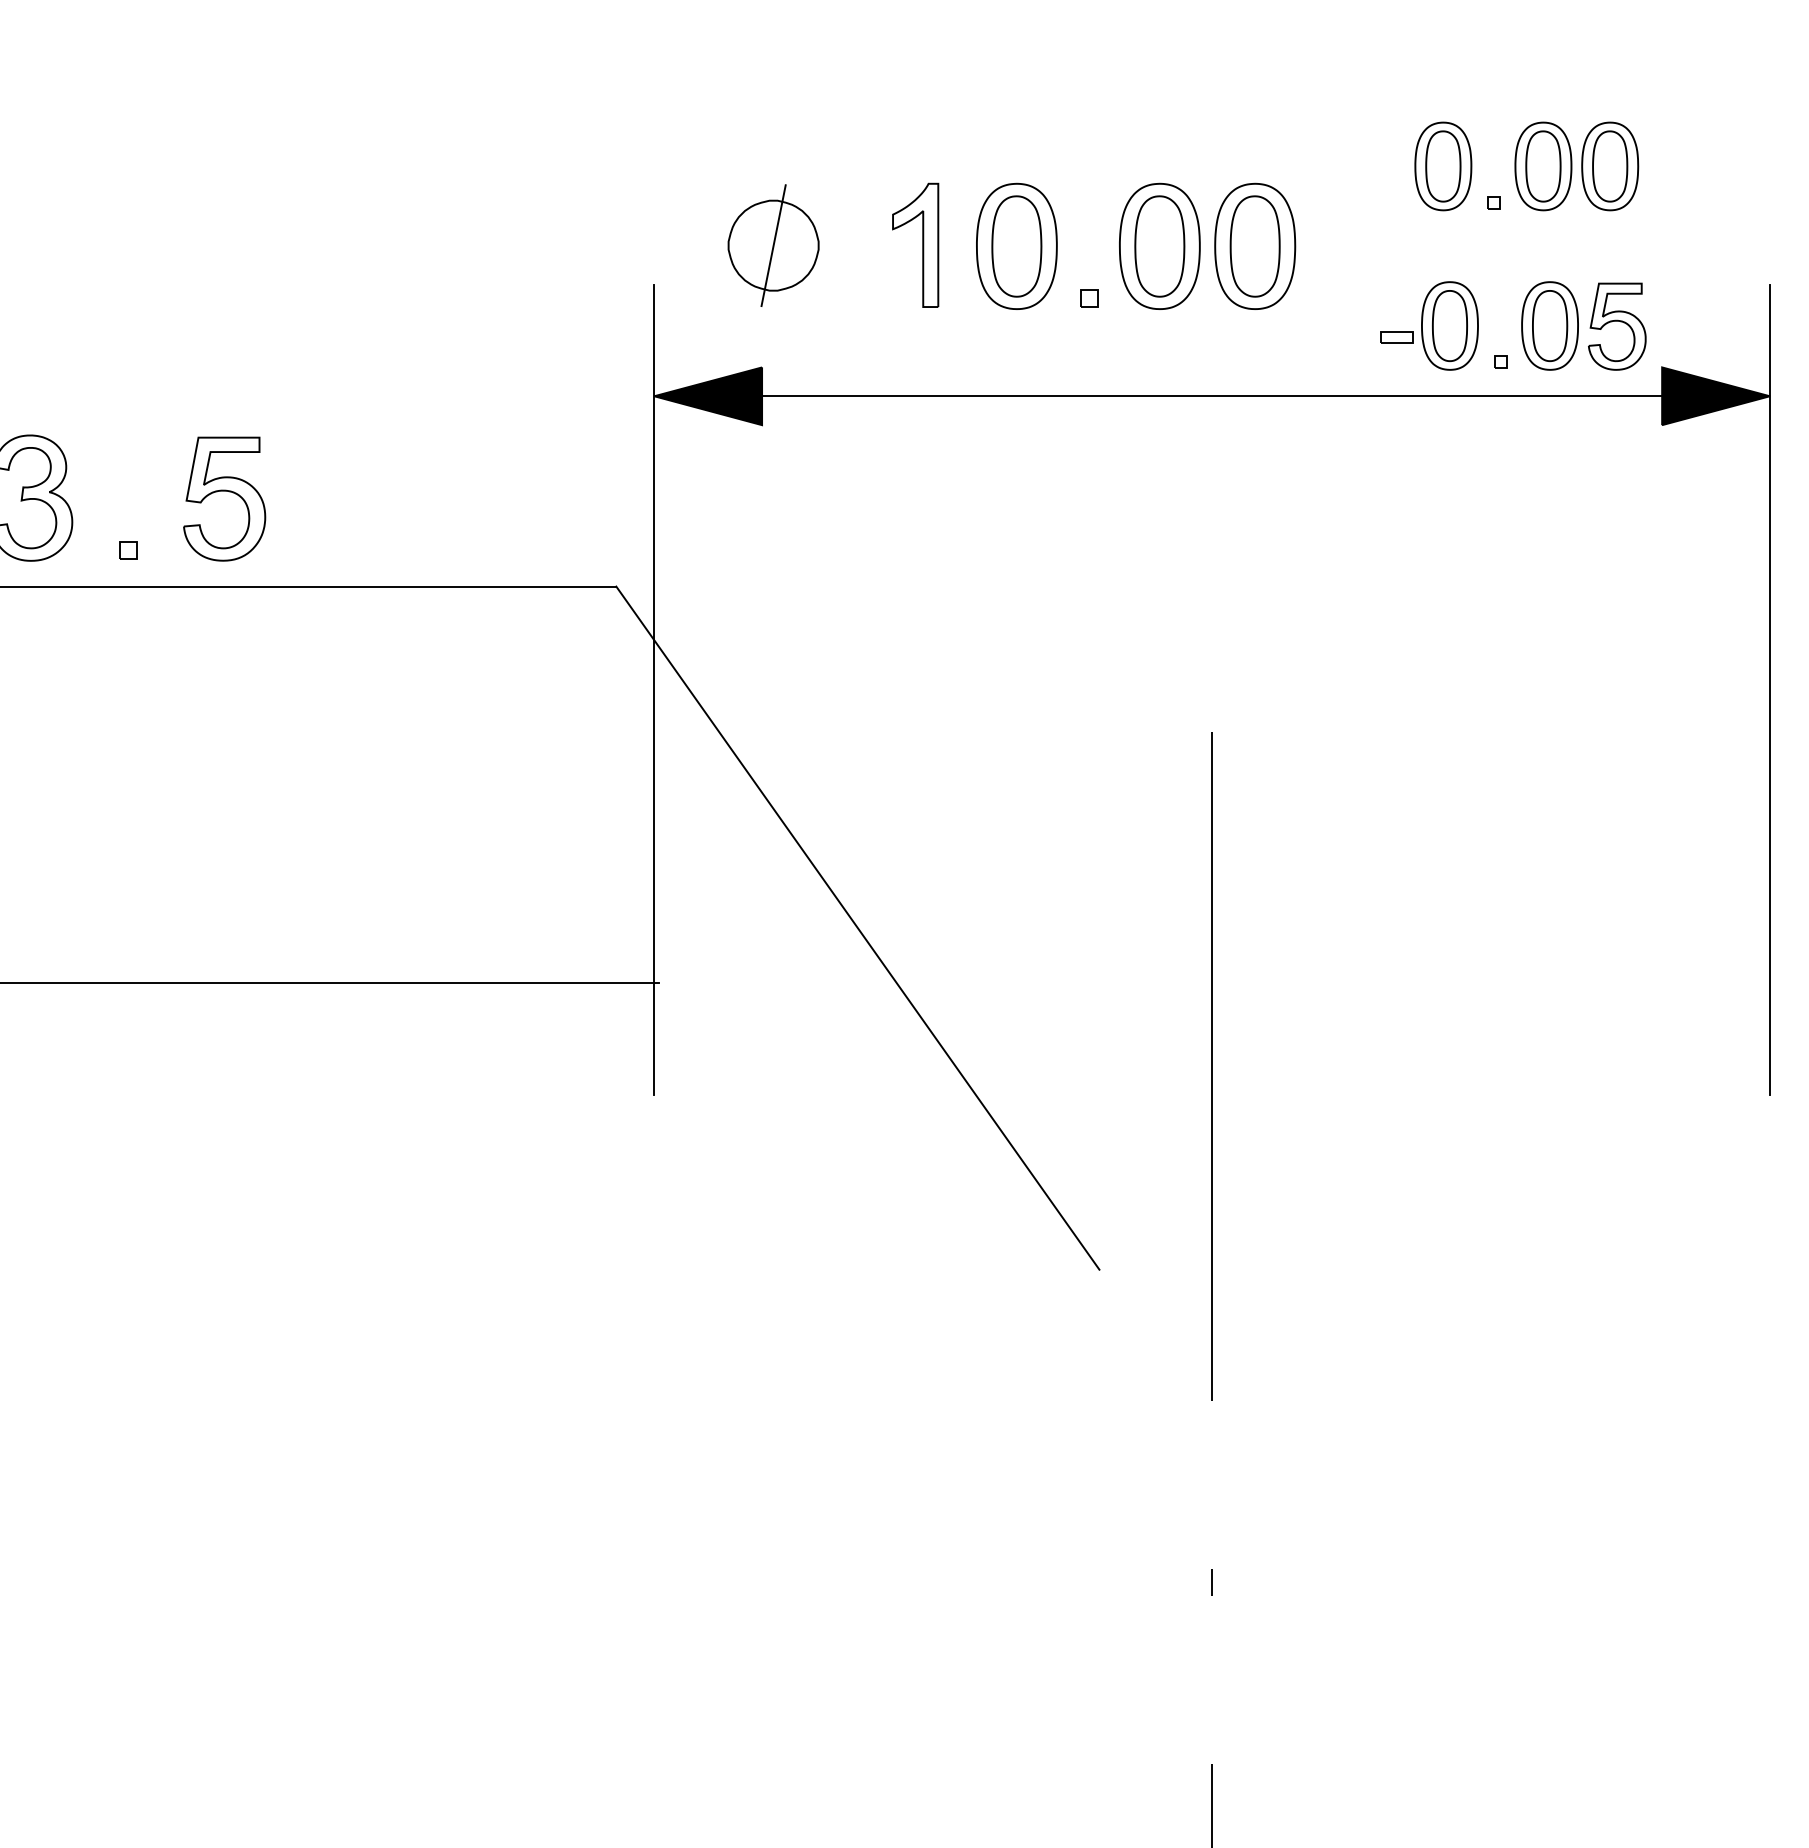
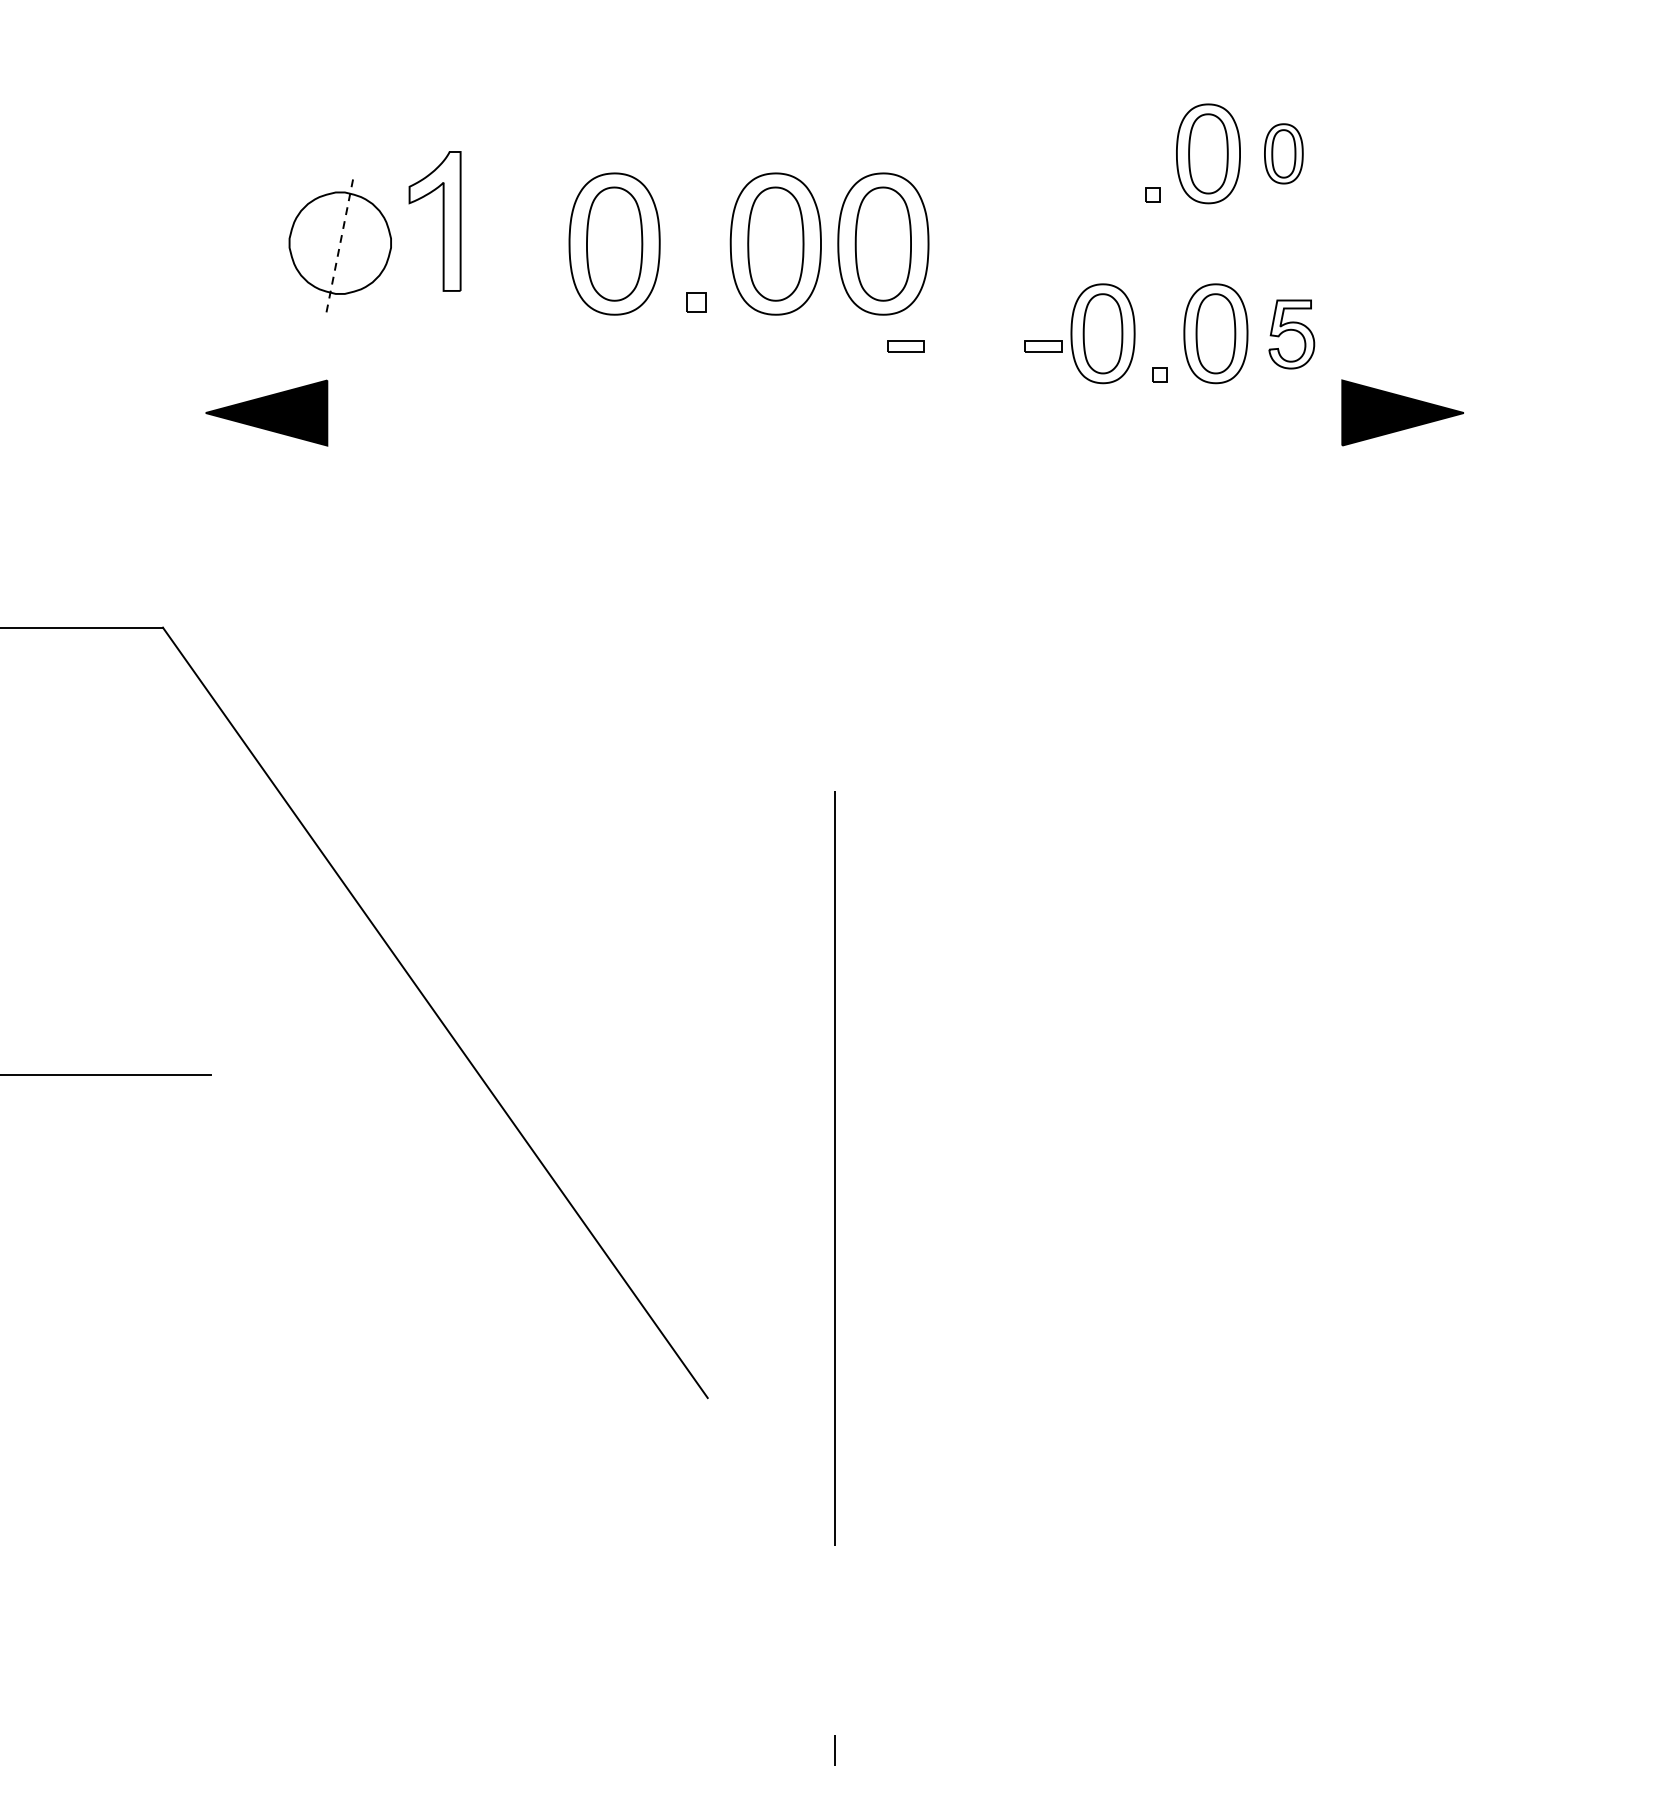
part: (1443, 166) -> (1095, 153), removed
part: (1610, 166) -> (1284, 153), size x0.6
part: (922, 244) -> (442, 220), moved
line: (773, 245) -> (340, 242), solid -> dashed
part: (1617, 326) -> (1291, 334), size x0.7
part: (1274, 337) -> (905, 346), added
line: (1212, 396) -> (835, 413), removed
line: (654, 689) -> (205, 743), removed
line: (1769, 689) -> (1463, 743), removed

